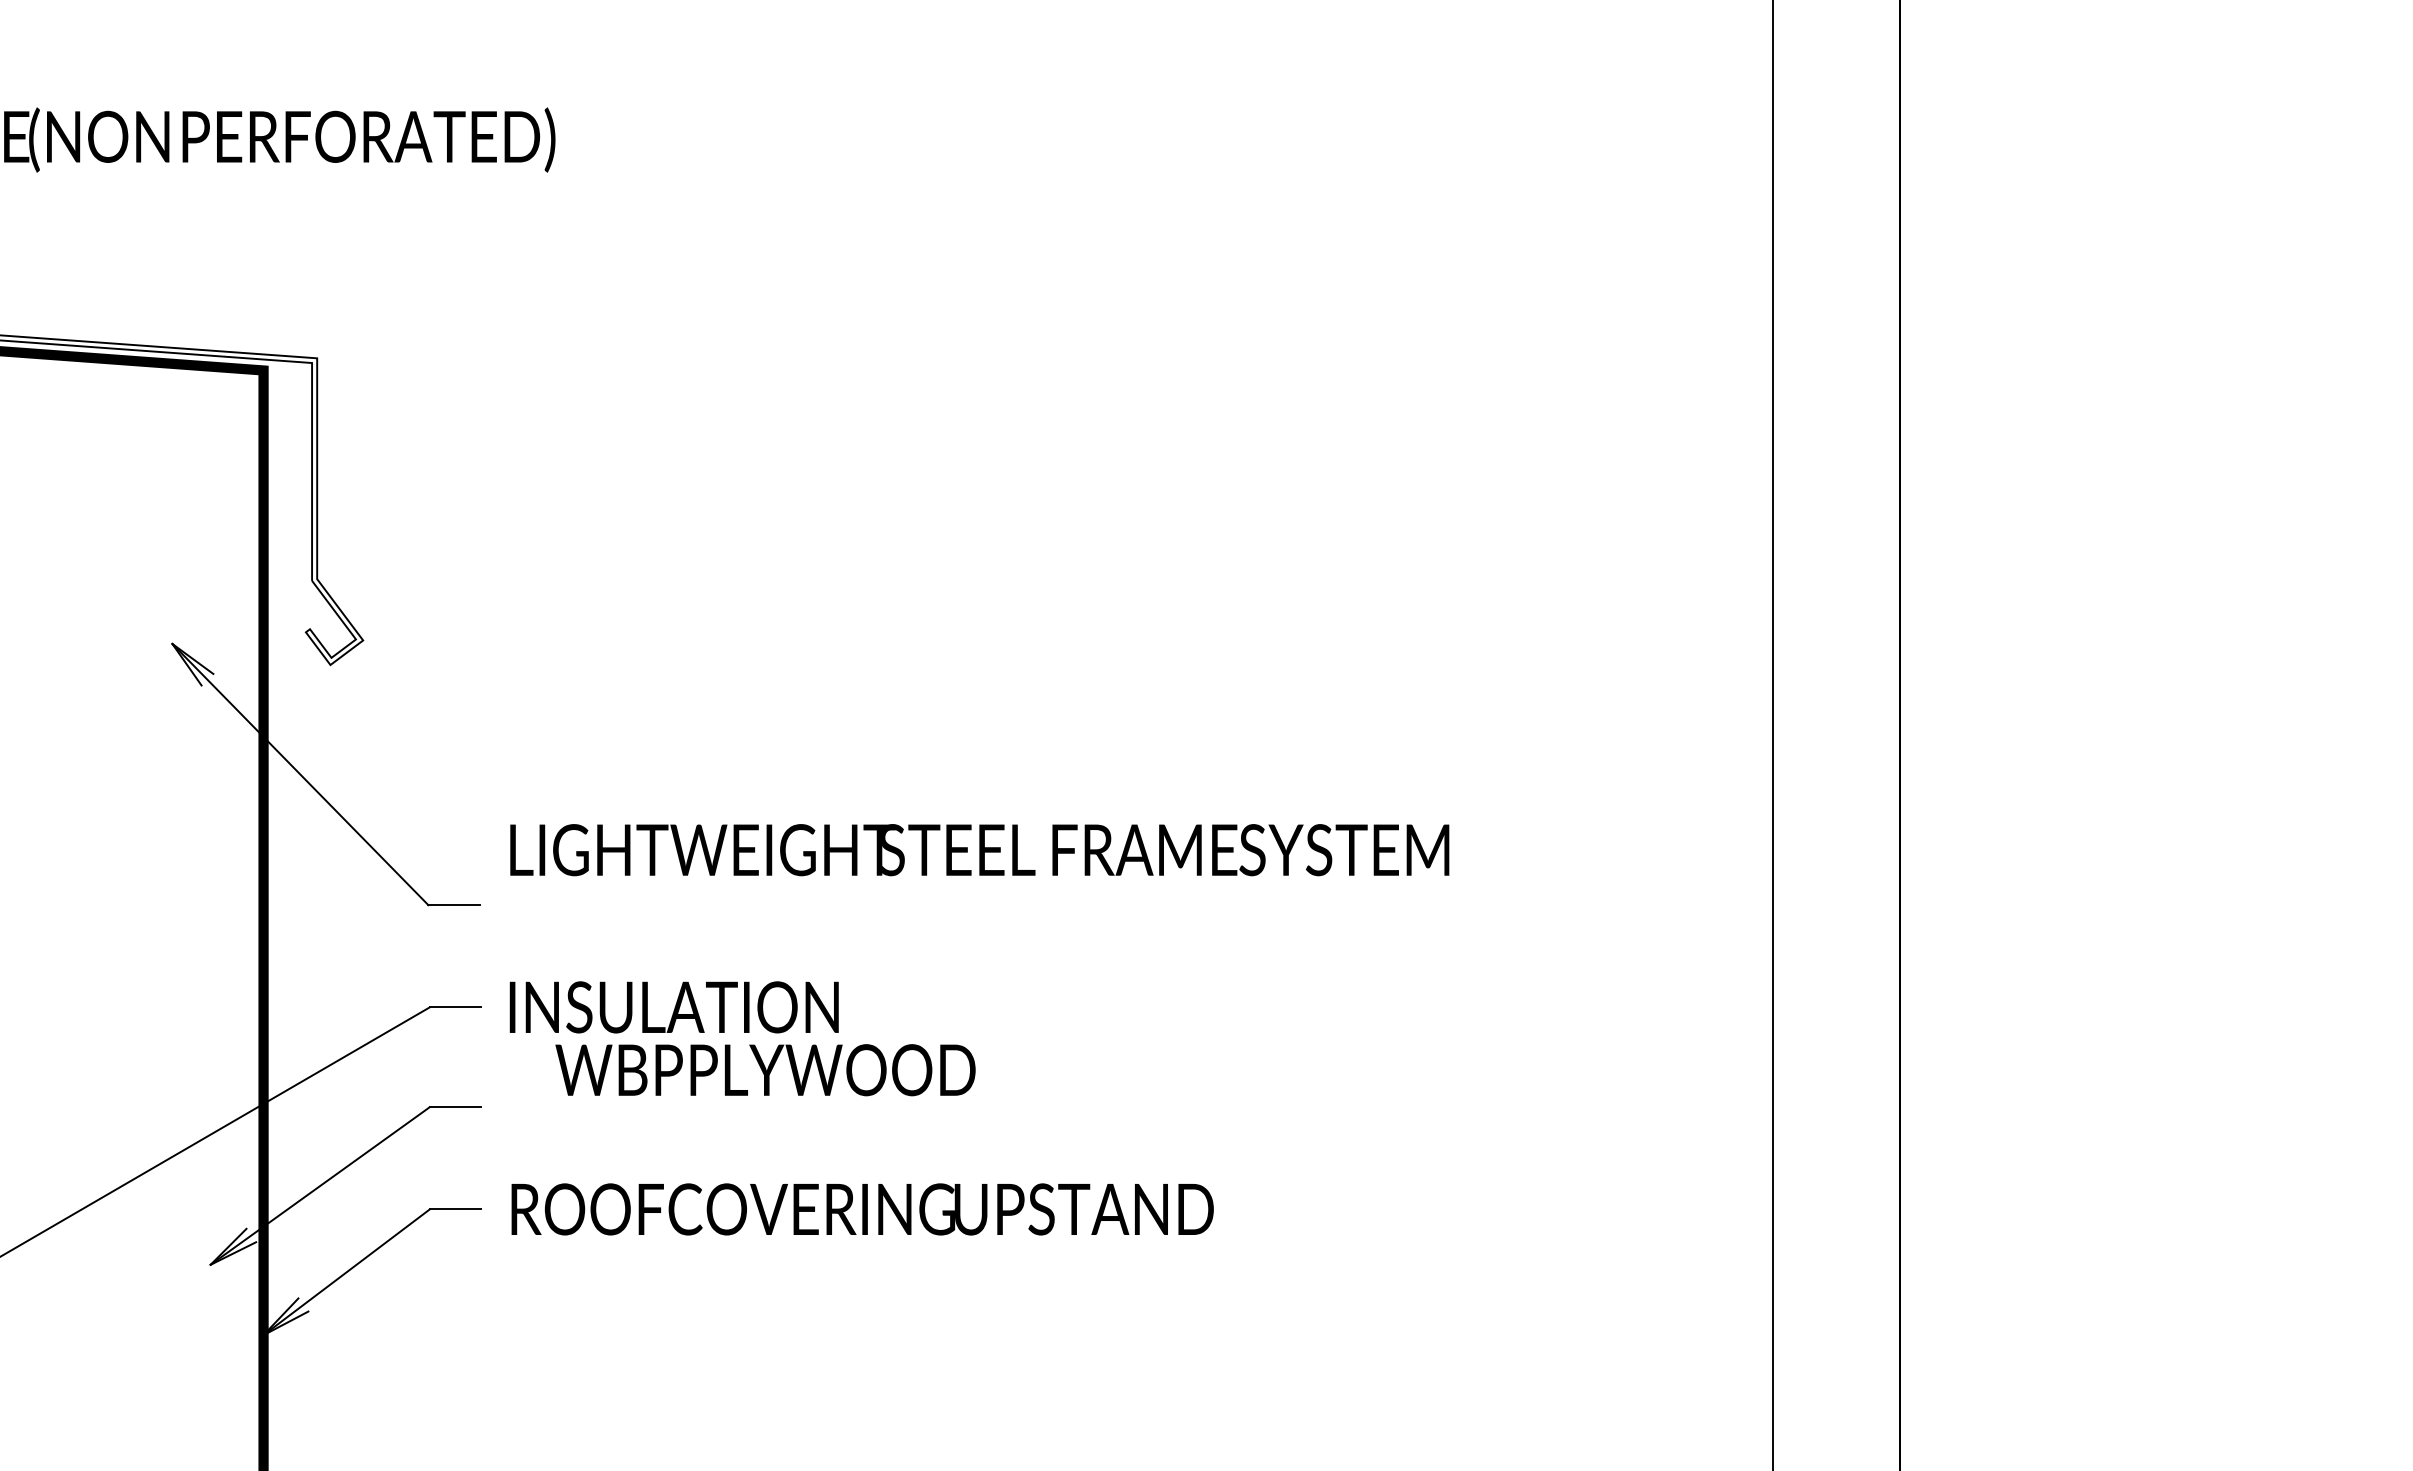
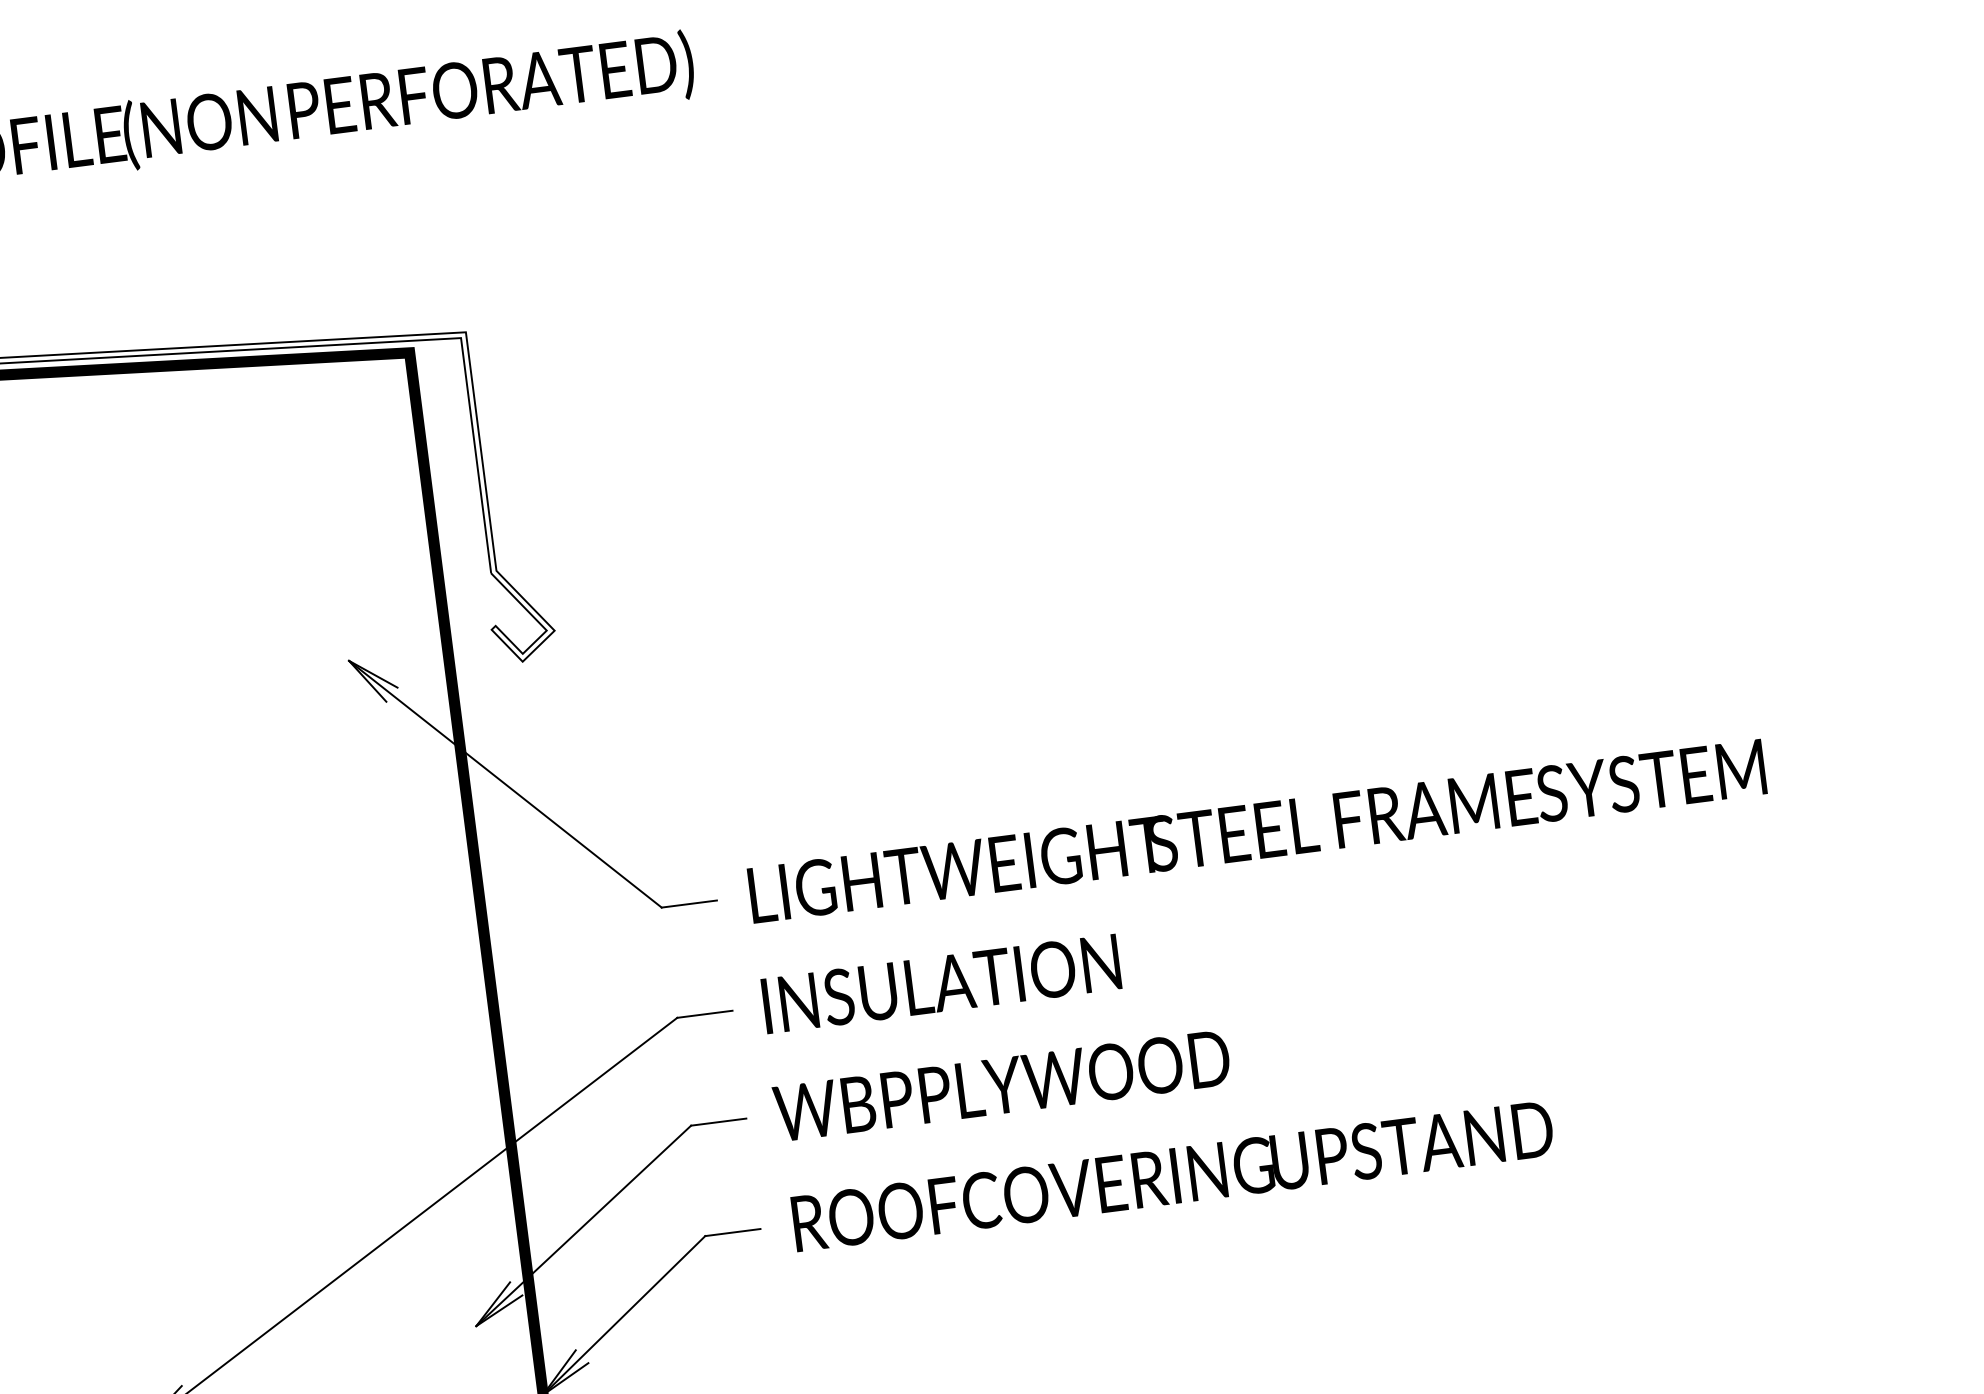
text: (979, 850) -> (1257, 831), moved
text: (765, 1070) -> (1001, 1086), moved

